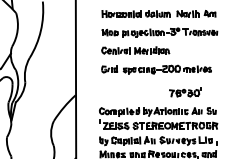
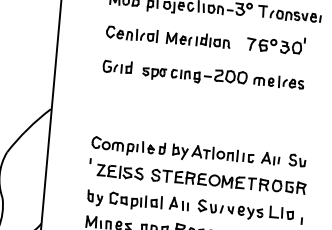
part: (185, 92) -> (276, 45), moved

